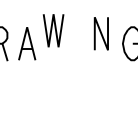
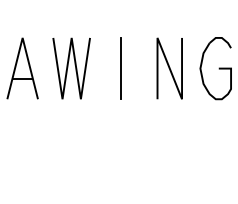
line: (52, 30) -> (69, 68), moved
line: (100, 33) -> (168, 68), moved
line: (79, 43) -> (119, 68), added

